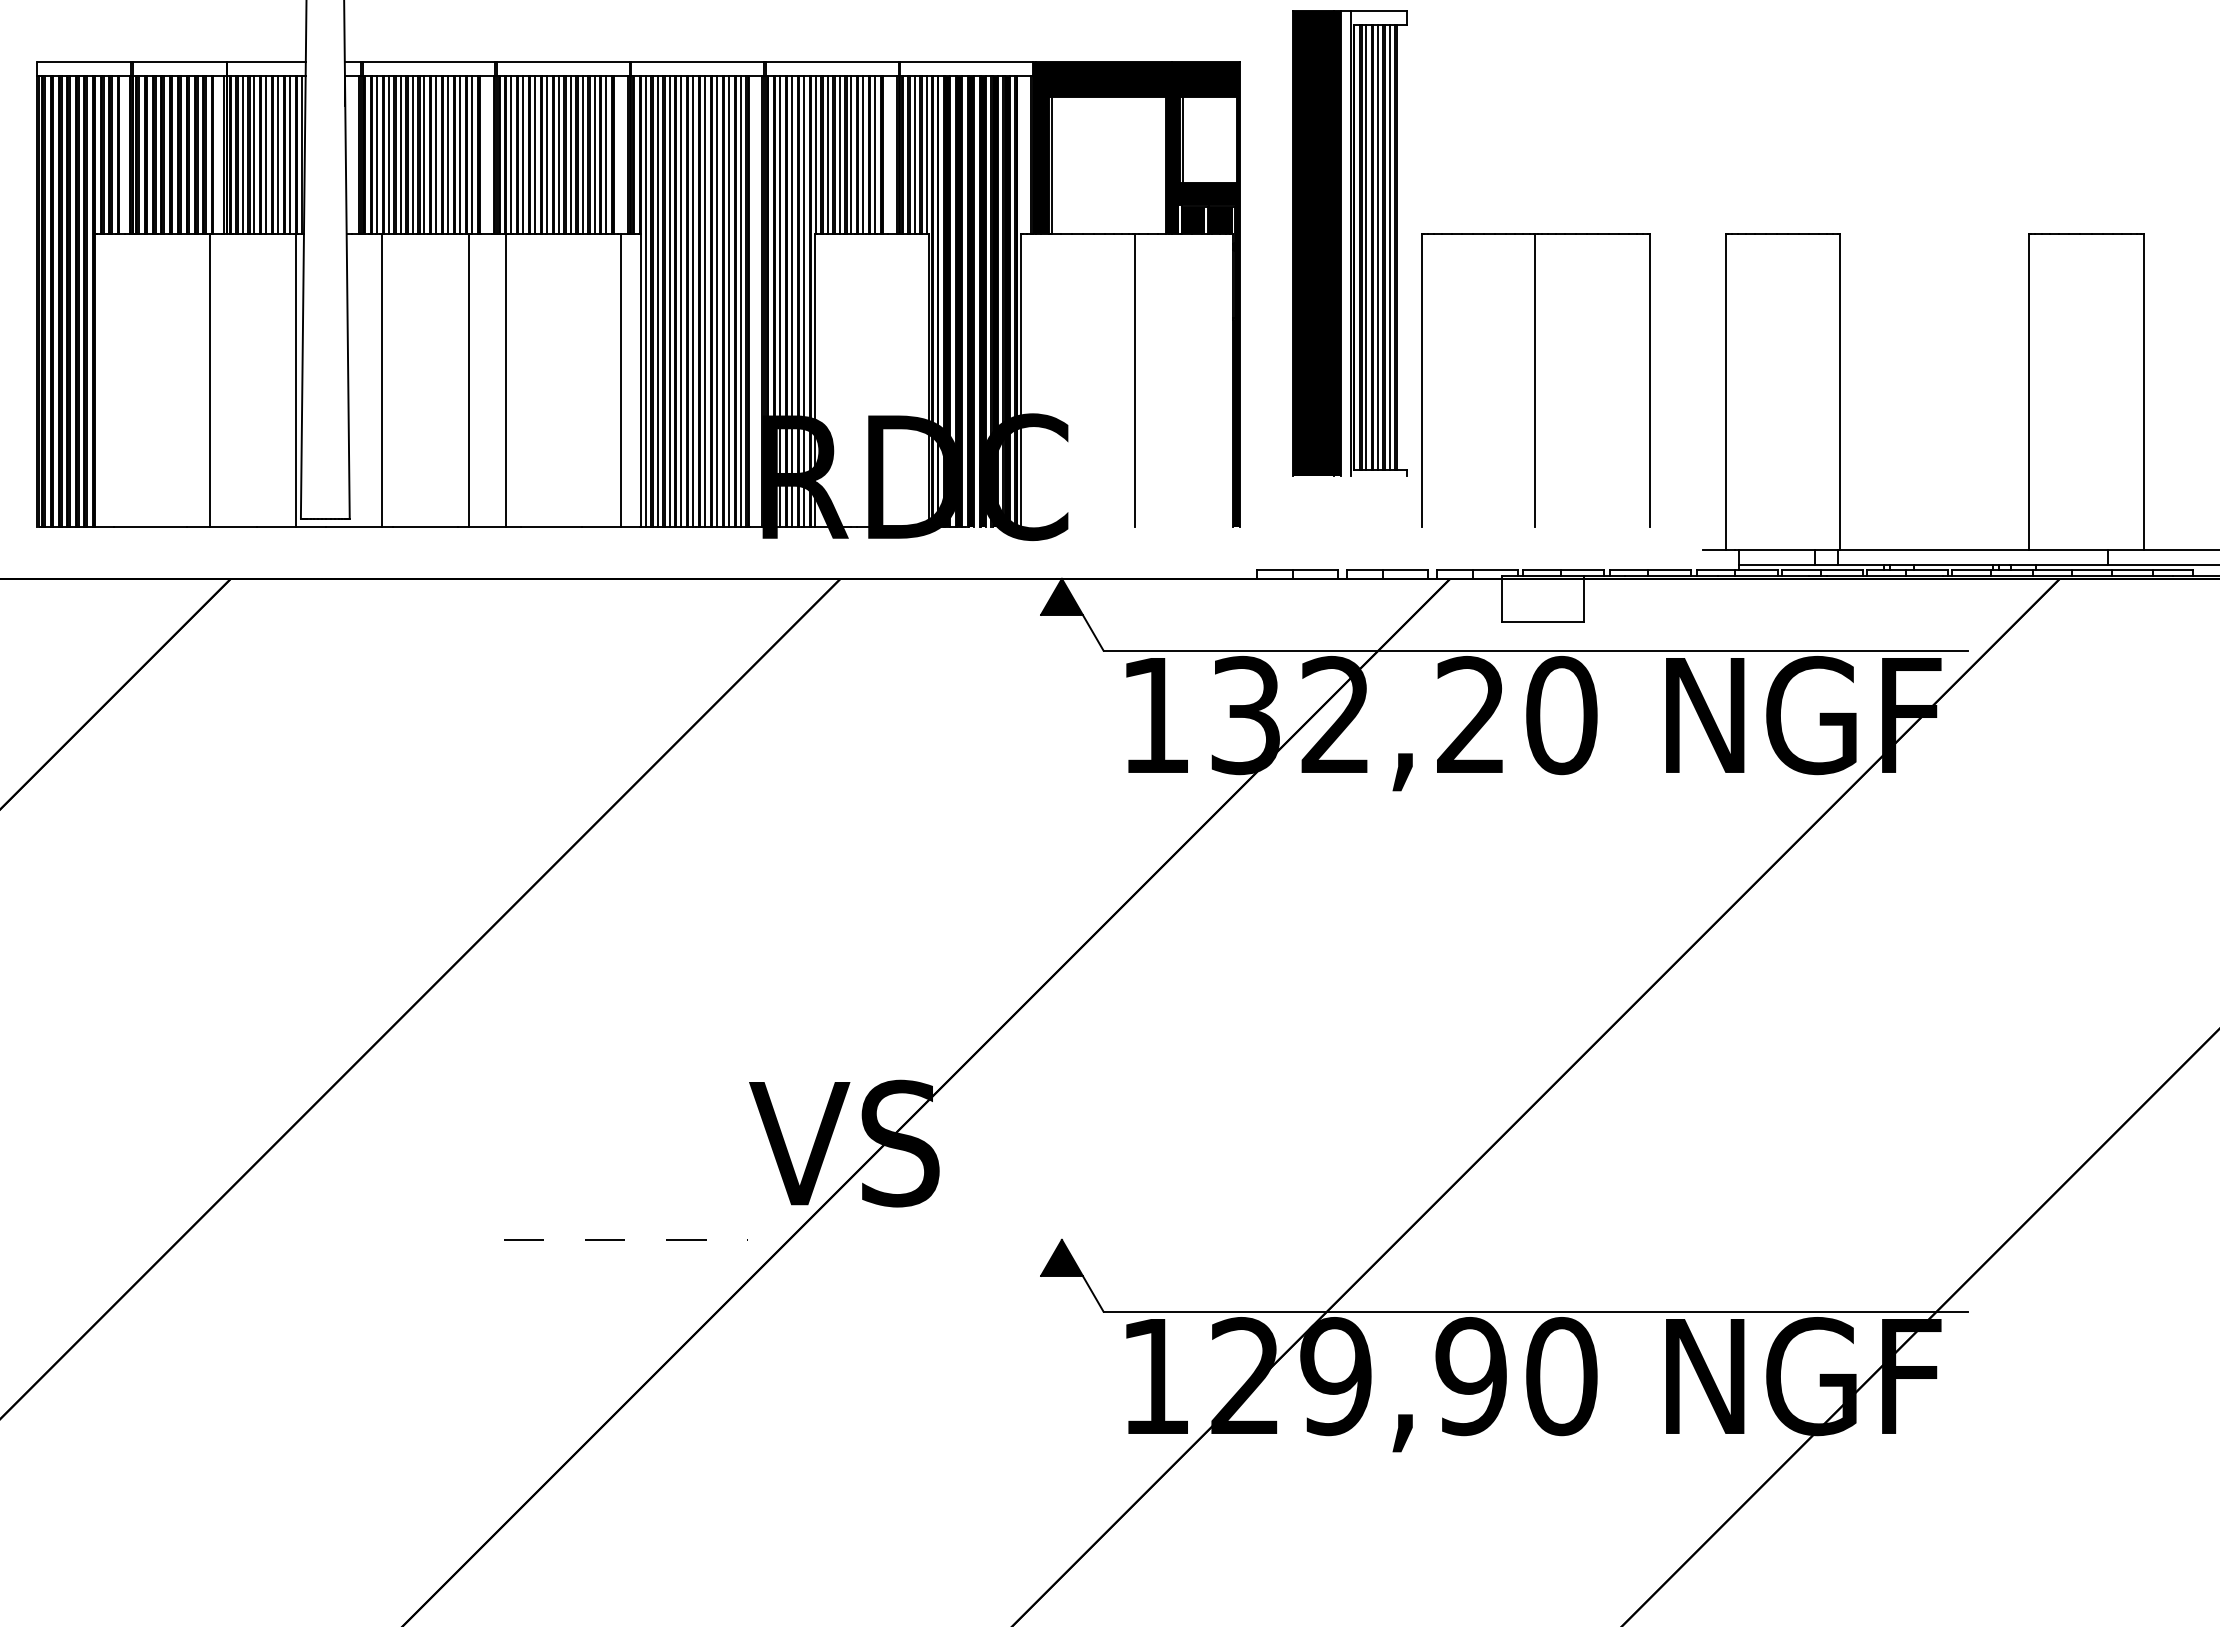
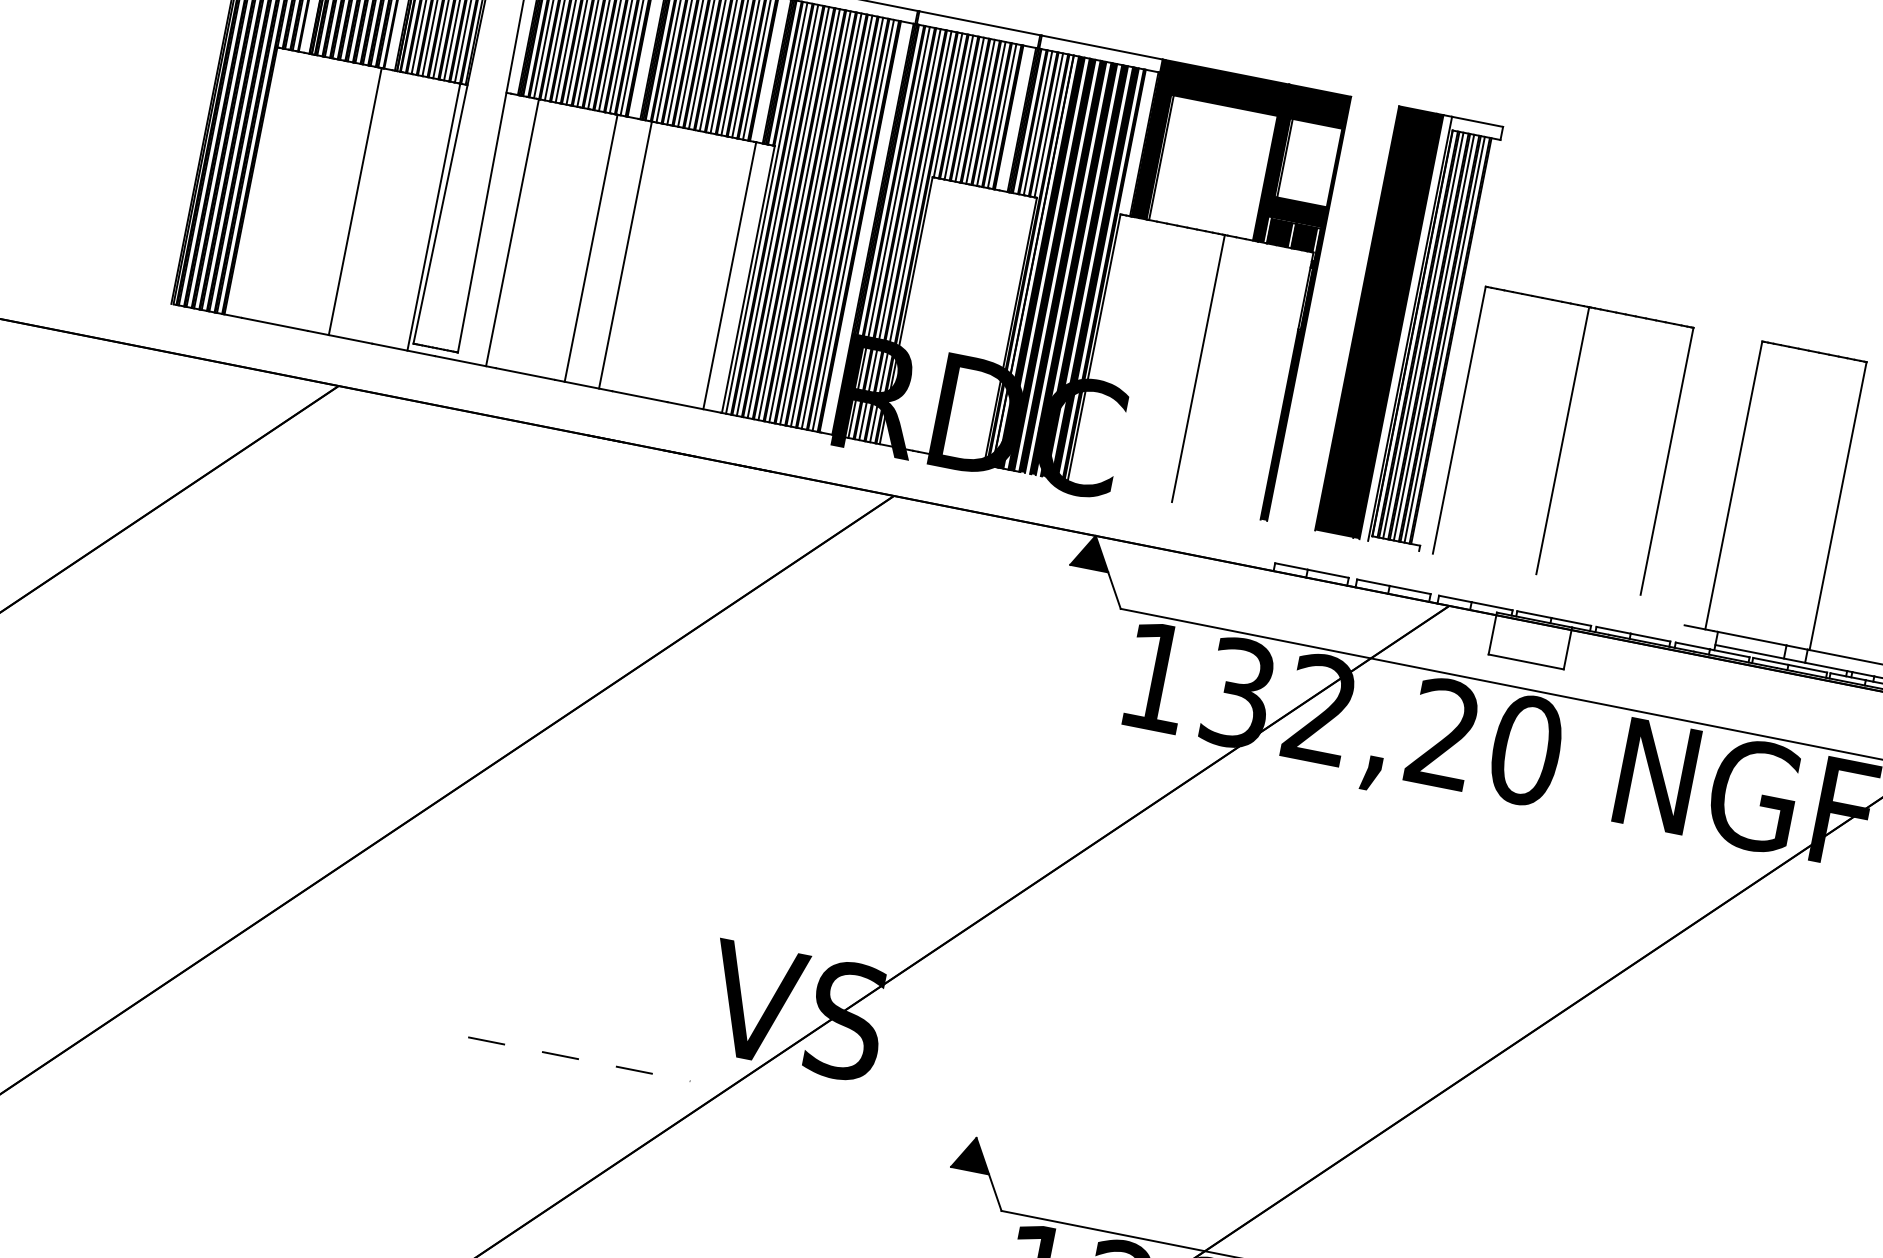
part: (1349, 243) -> (1408, 328), moved

